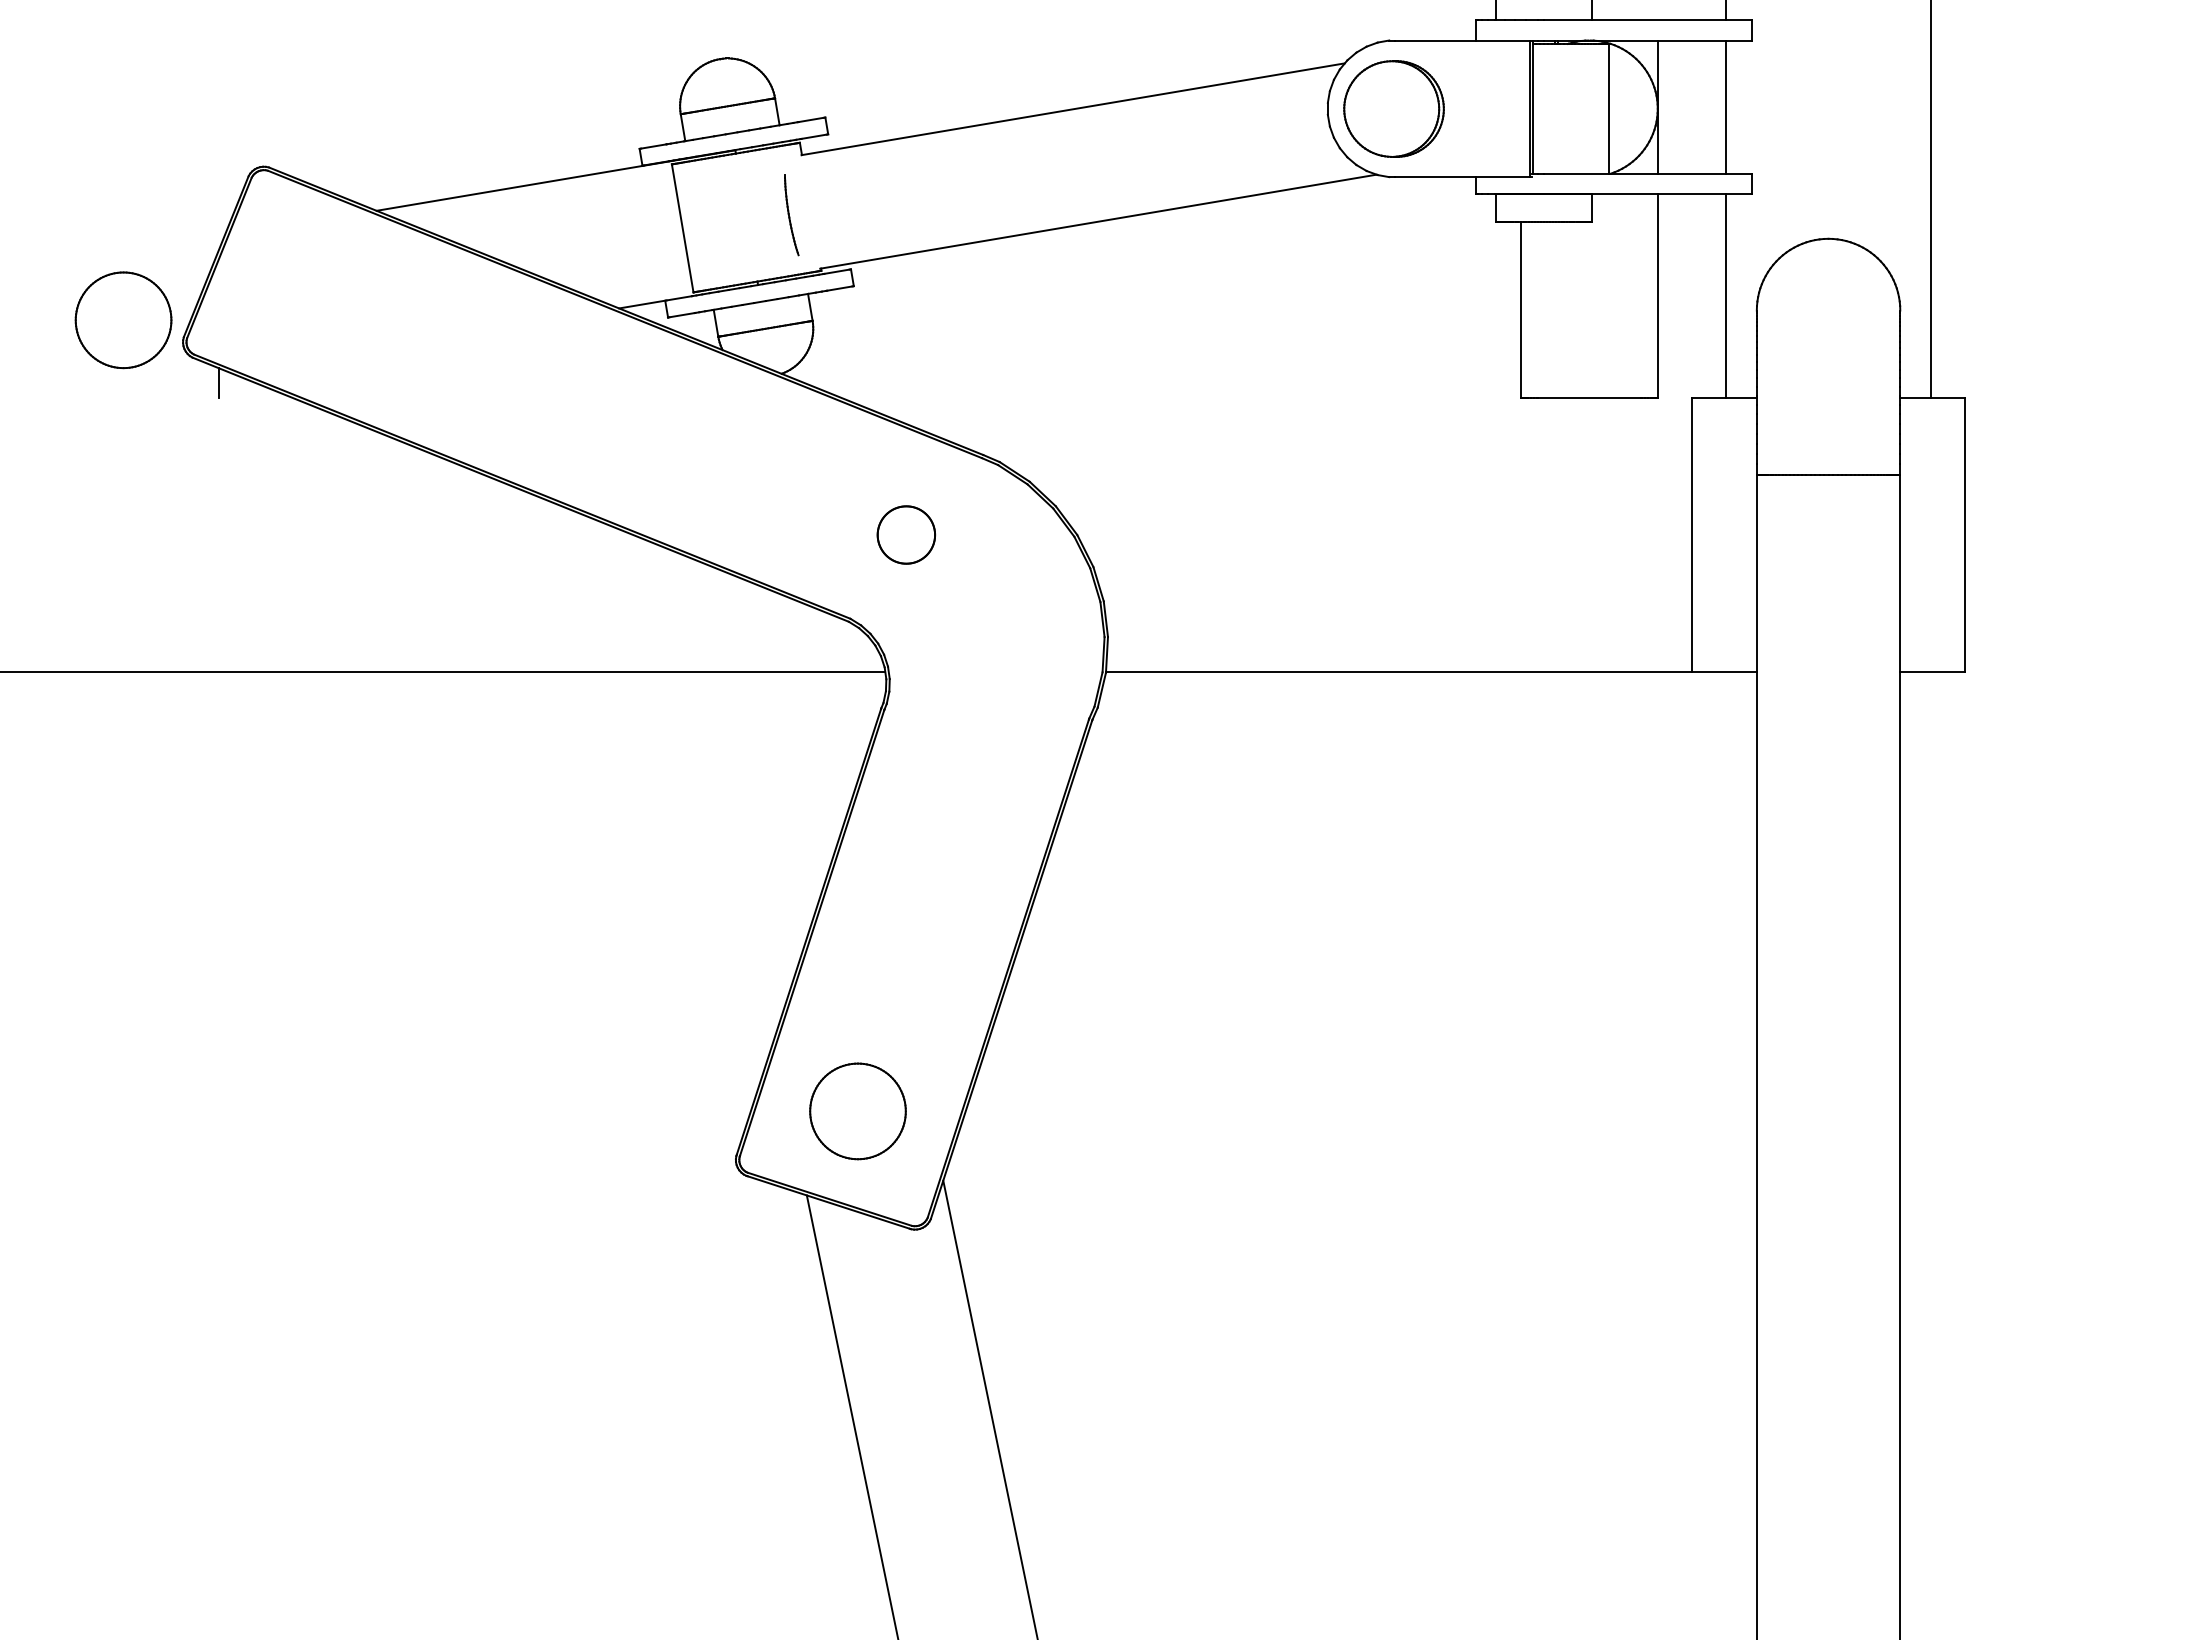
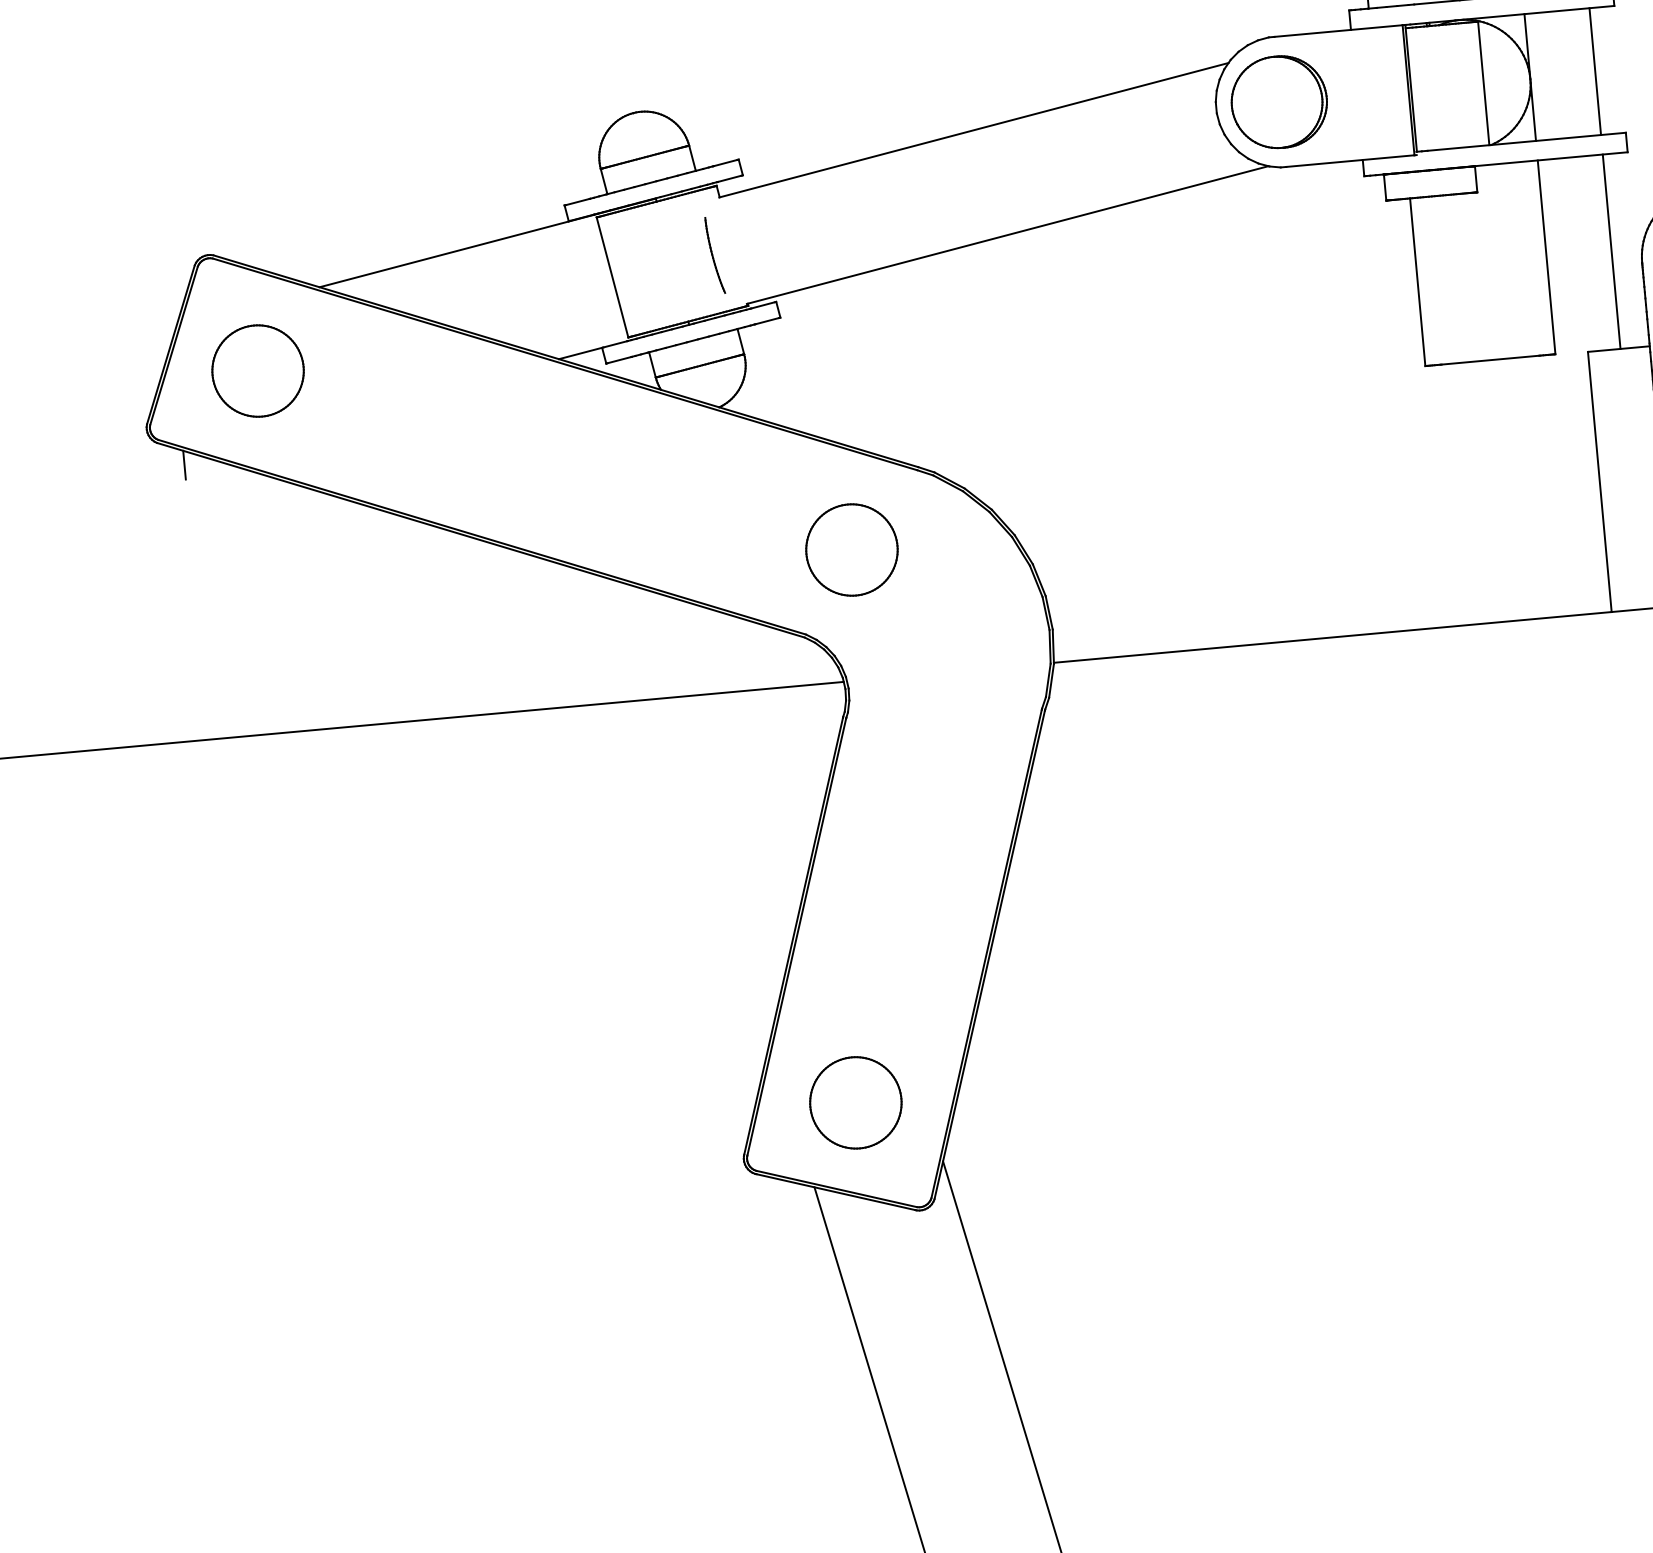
part: (123, 320) -> (258, 371), moved
part: (906, 534) -> (852, 549), size x1.67

